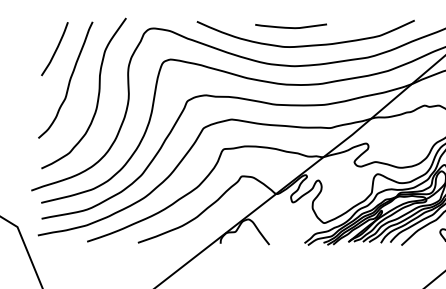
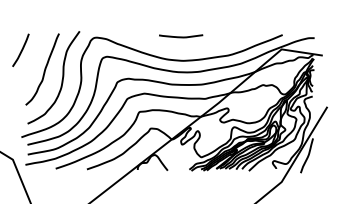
curve: (306, 44) -> (190, 47), removed
line: (55, 47) -> (21, 49), moved

